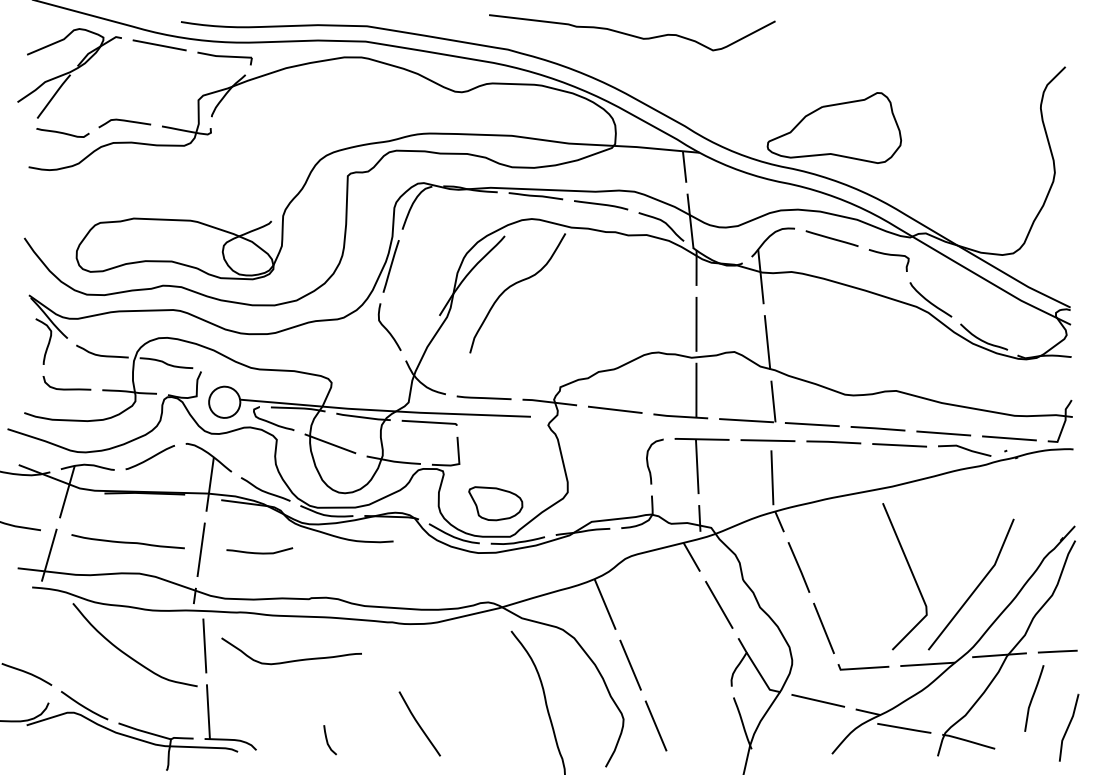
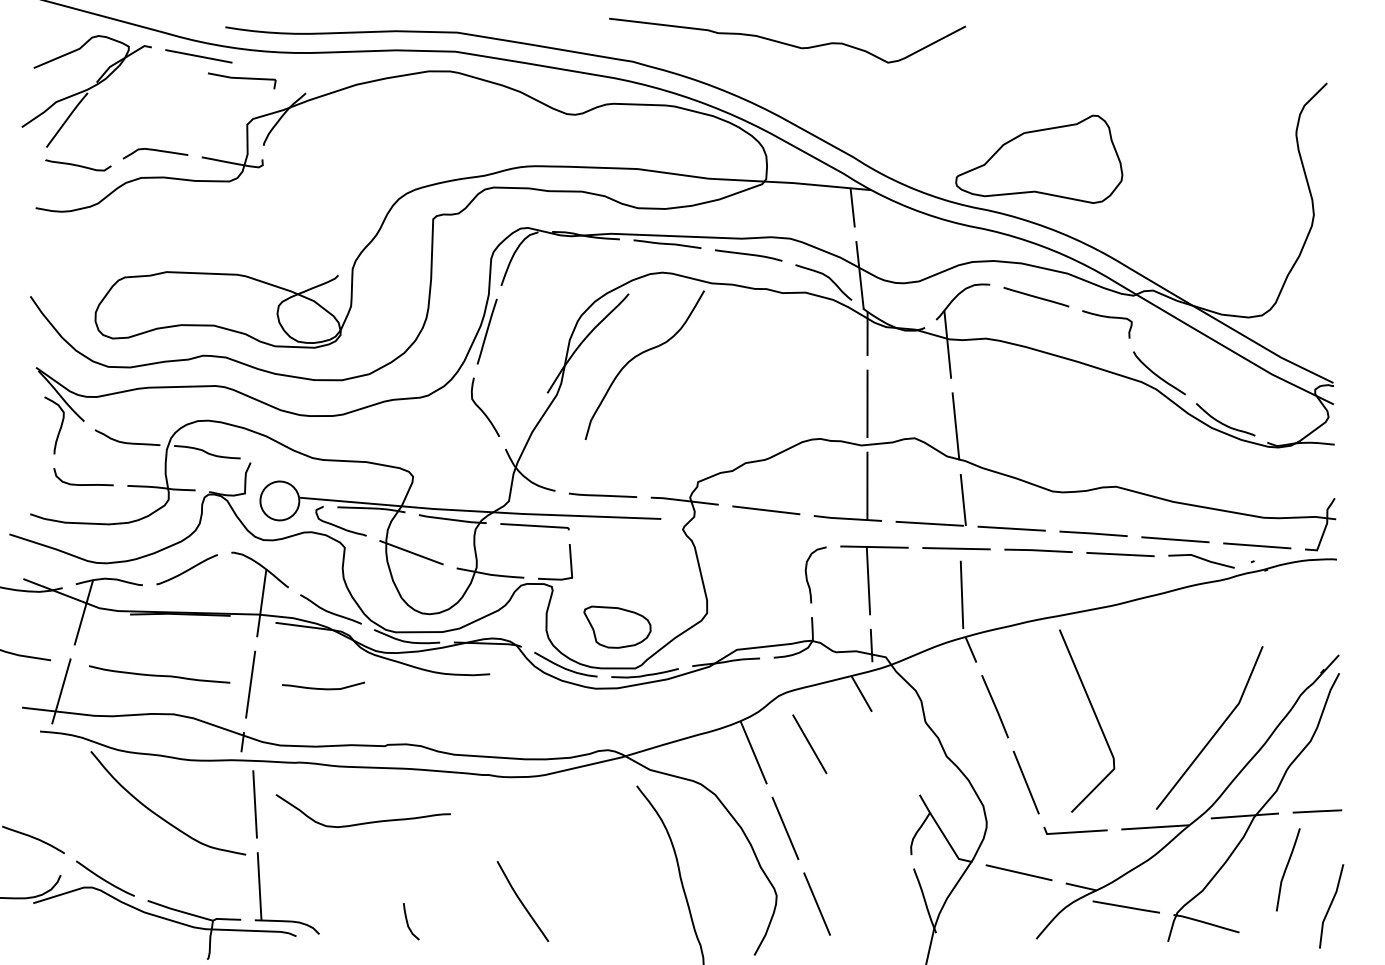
part: (225, 58) -> (242, 80), moved
line: (911, 573) -> (1095, 717), moved
line: (718, 605) -> (809, 744), moved

